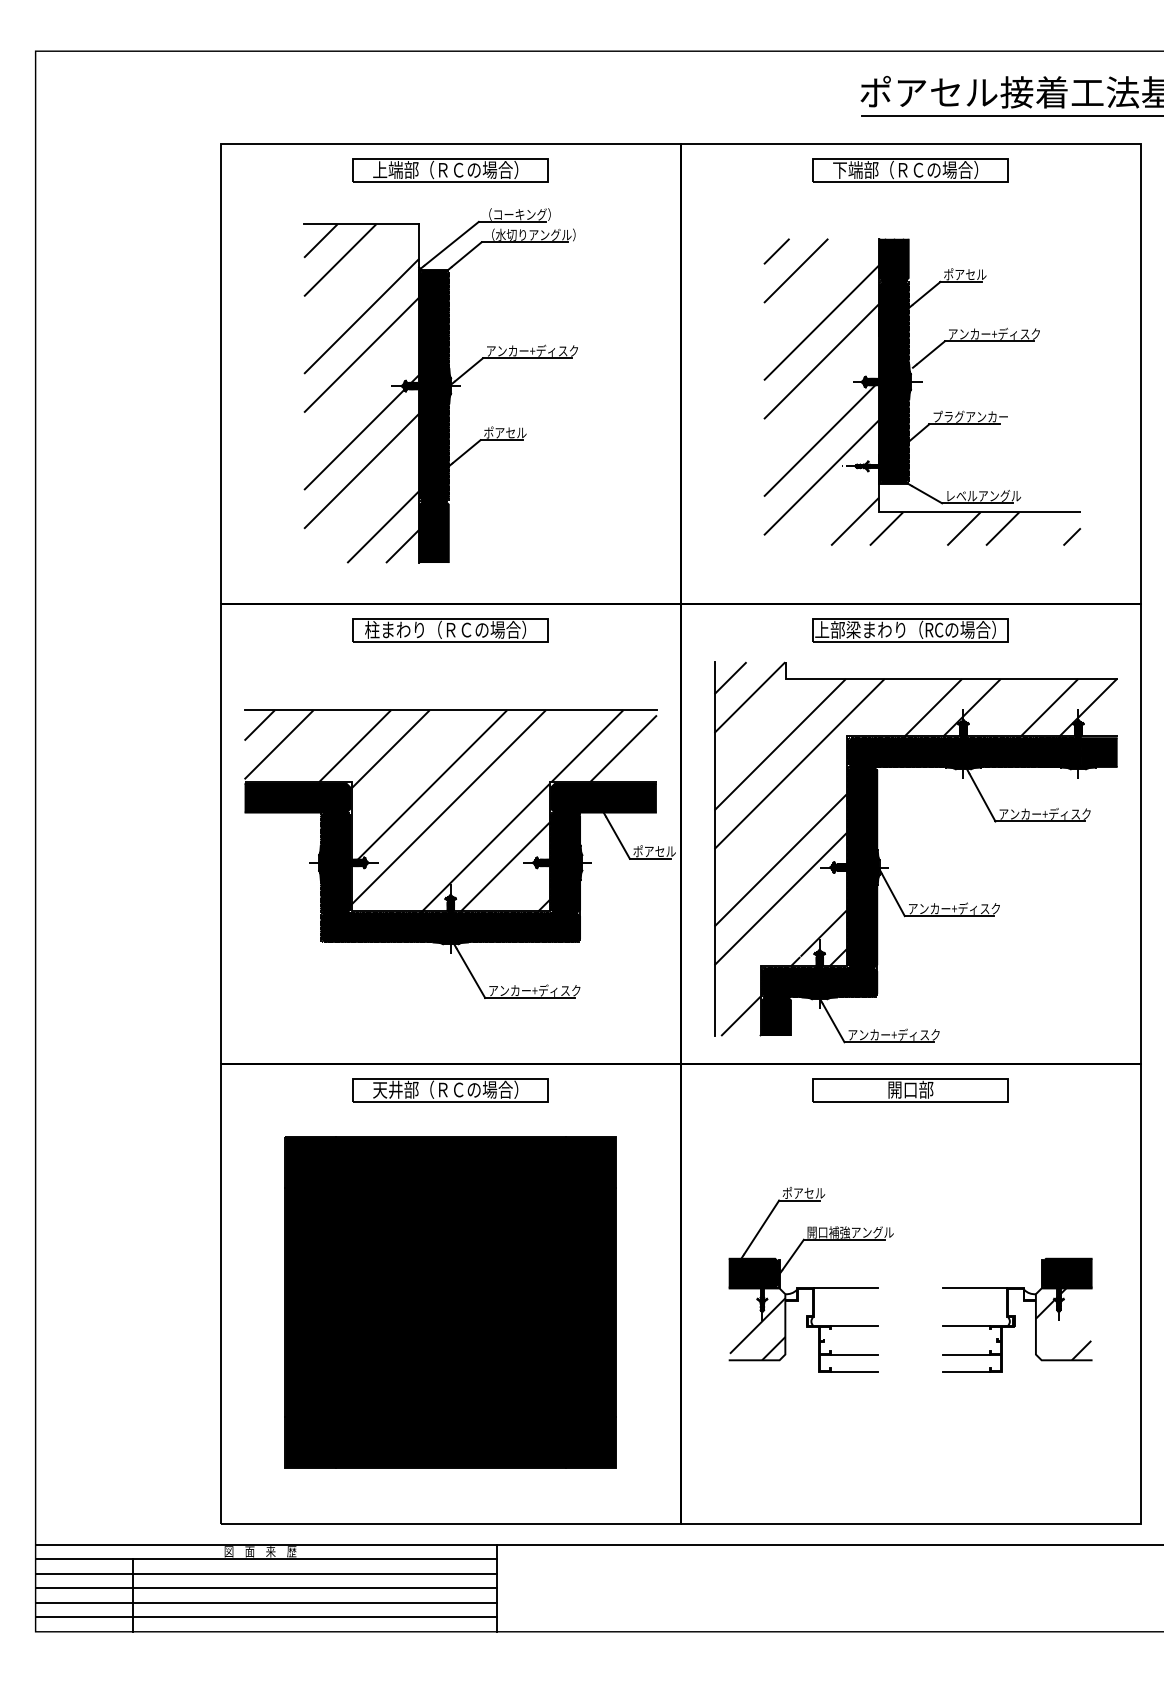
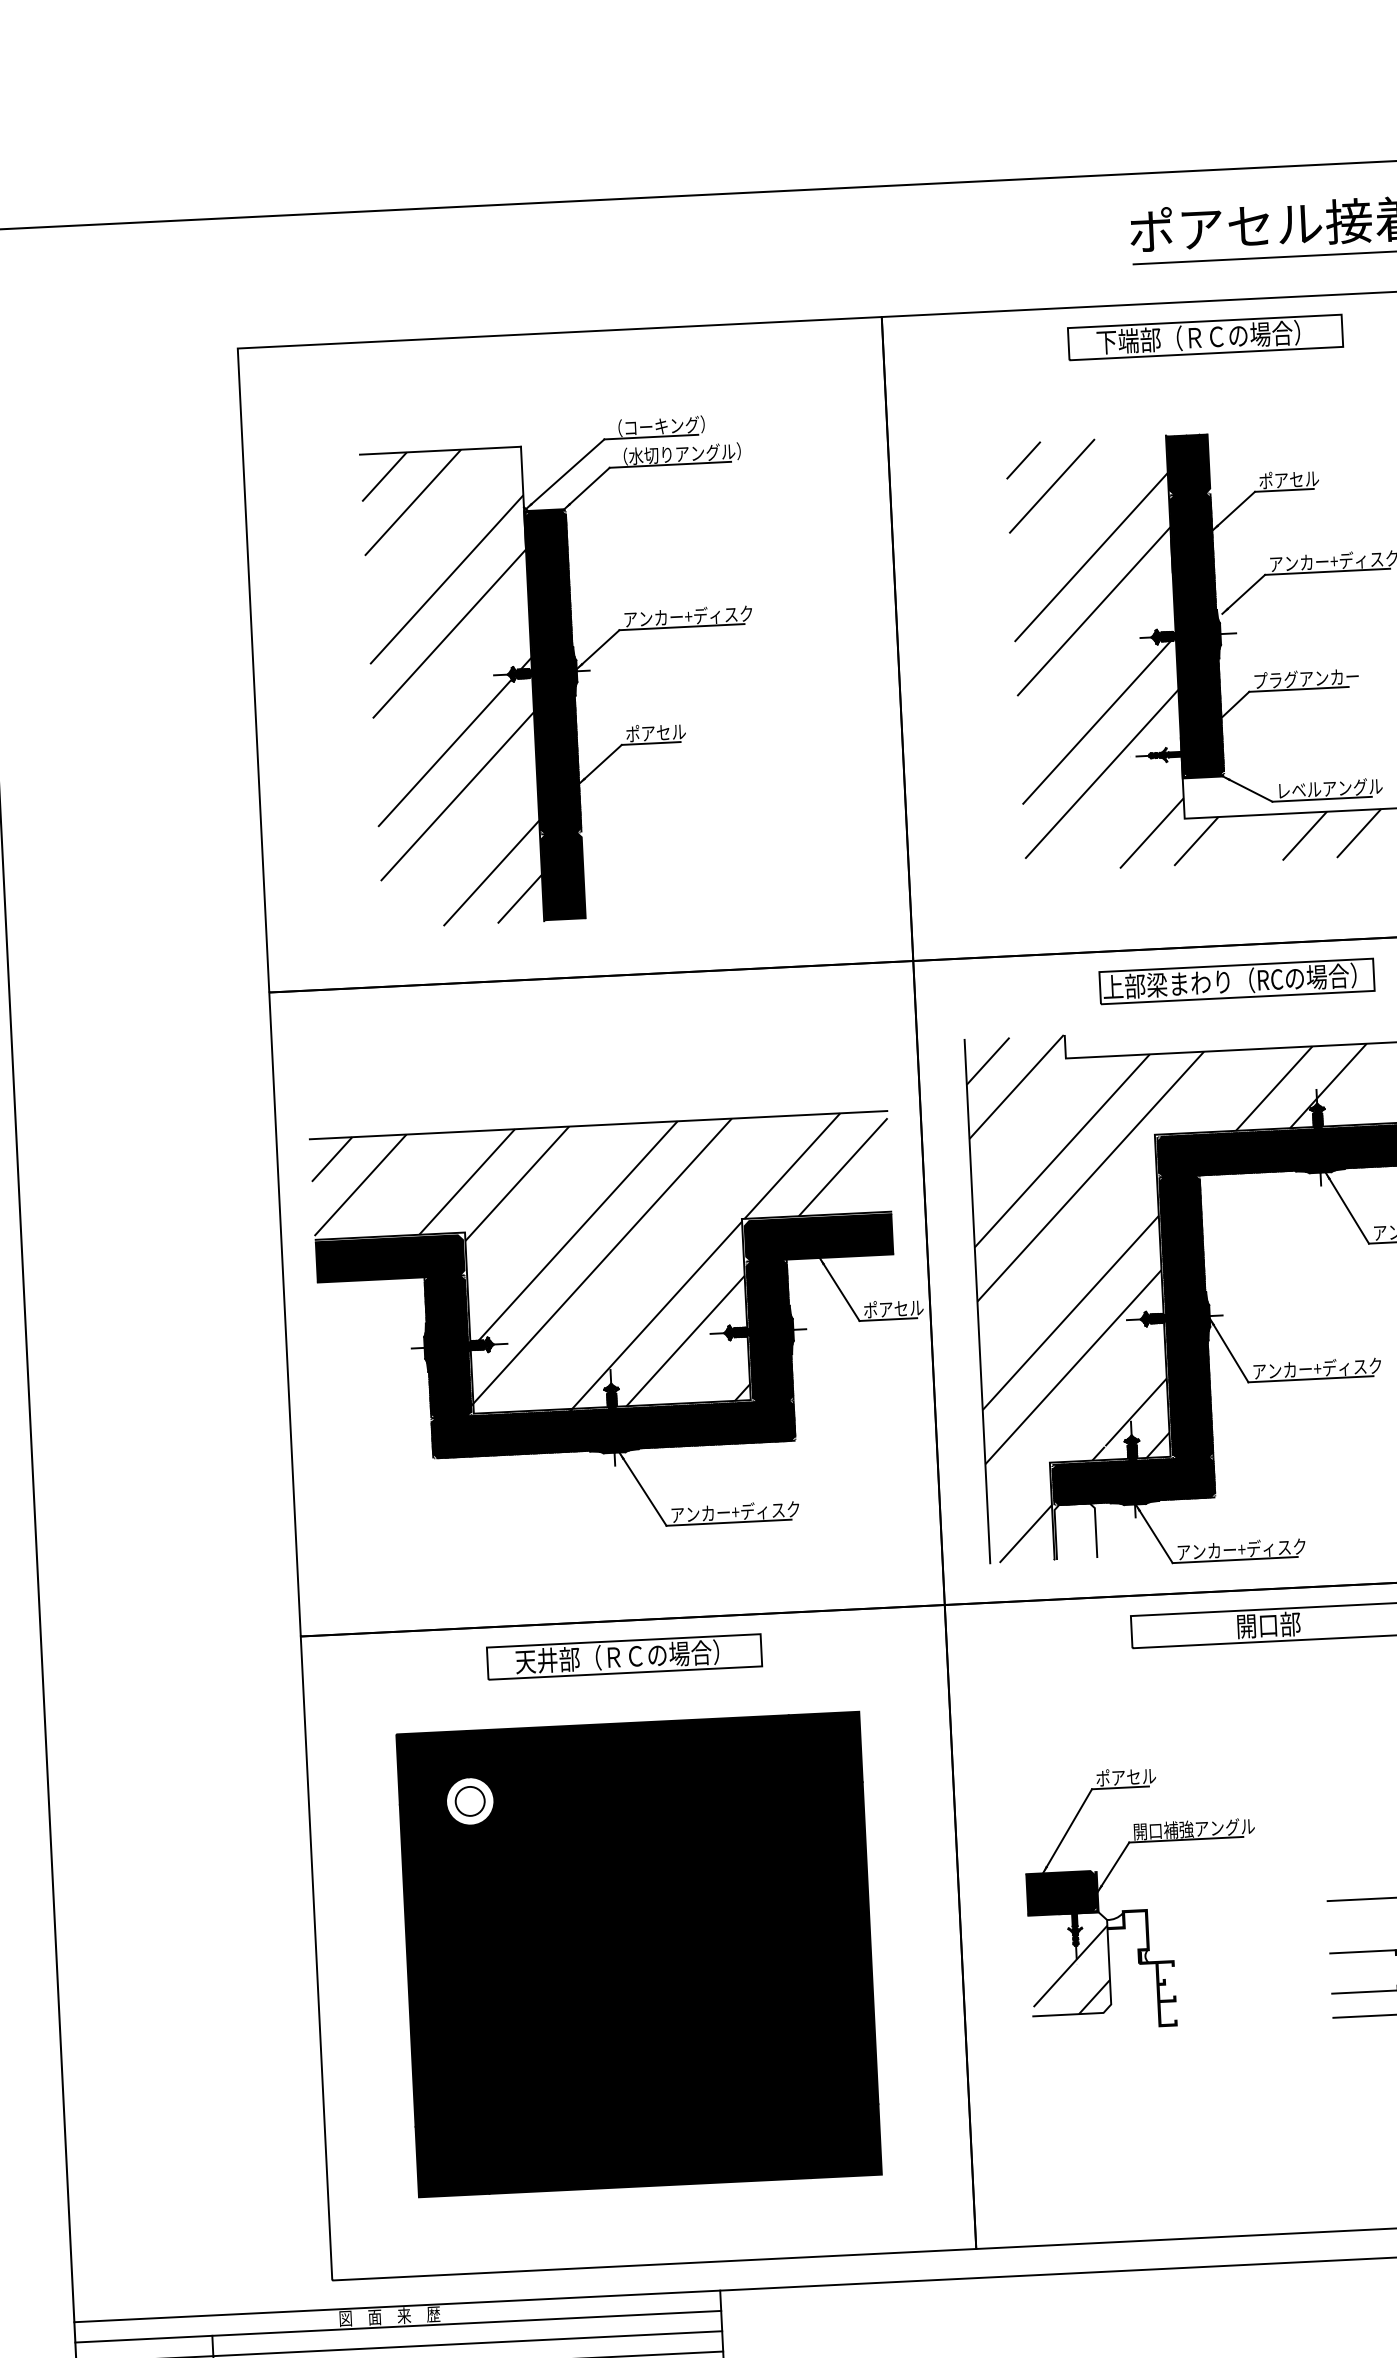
part: (450, 170) -> (561, 369), removed
part: (450, 630) -> (592, 1013), removed
fill: (776, 1016) -> (1075, 1531), removed
fill: (335, 1187) -> (469, 1801), removed
line: (846, 1288) -> (1192, 1907), removed
line: (854, 1325) -> (1206, 1959), removed
line: (854, 1354) -> (1208, 1999), removed
line: (854, 1371) -> (1209, 2023), removed

